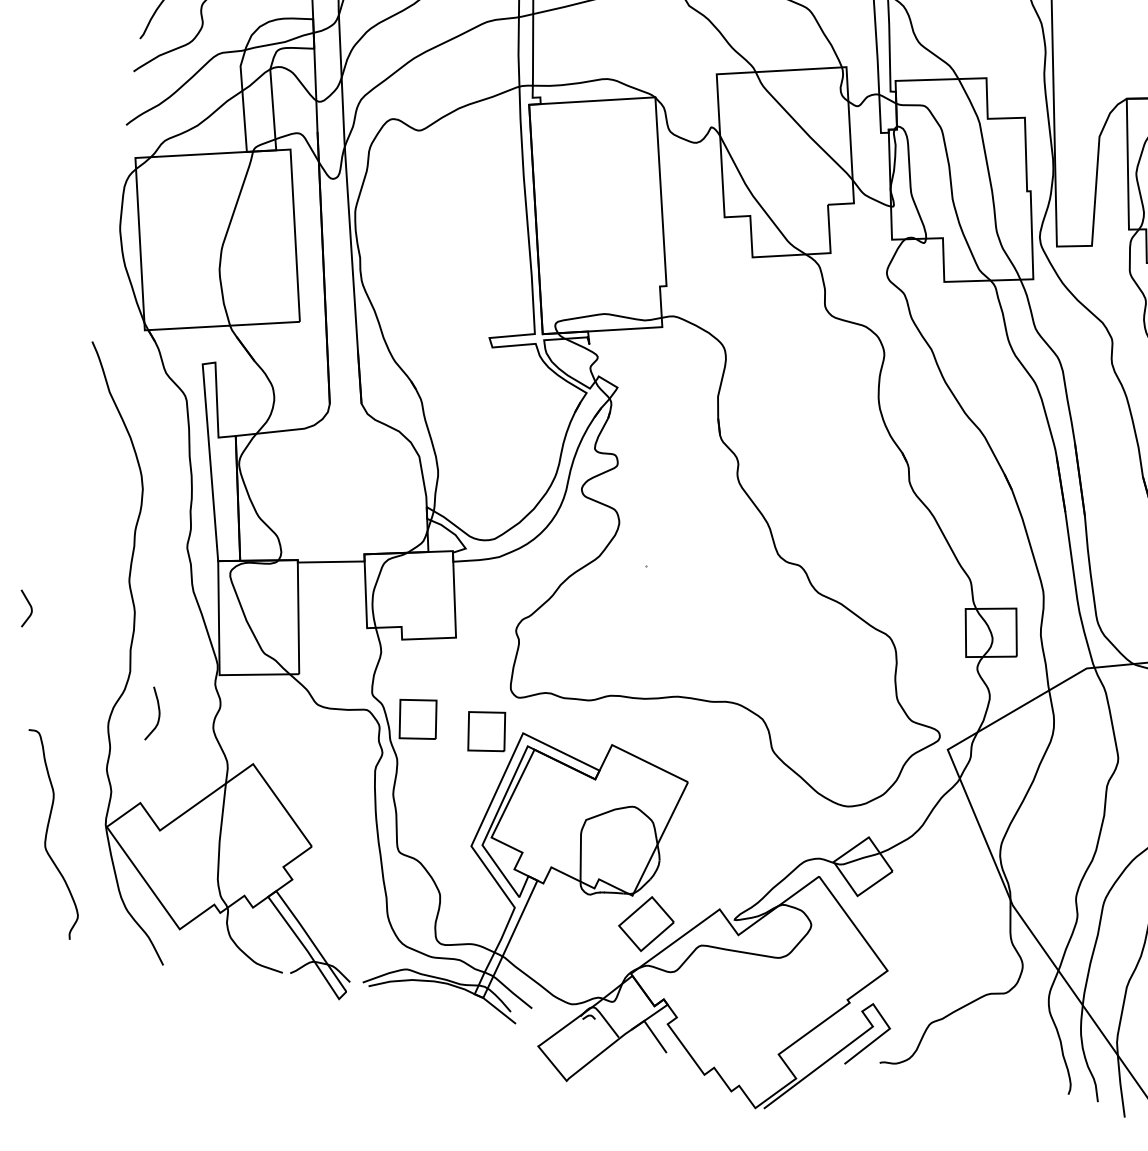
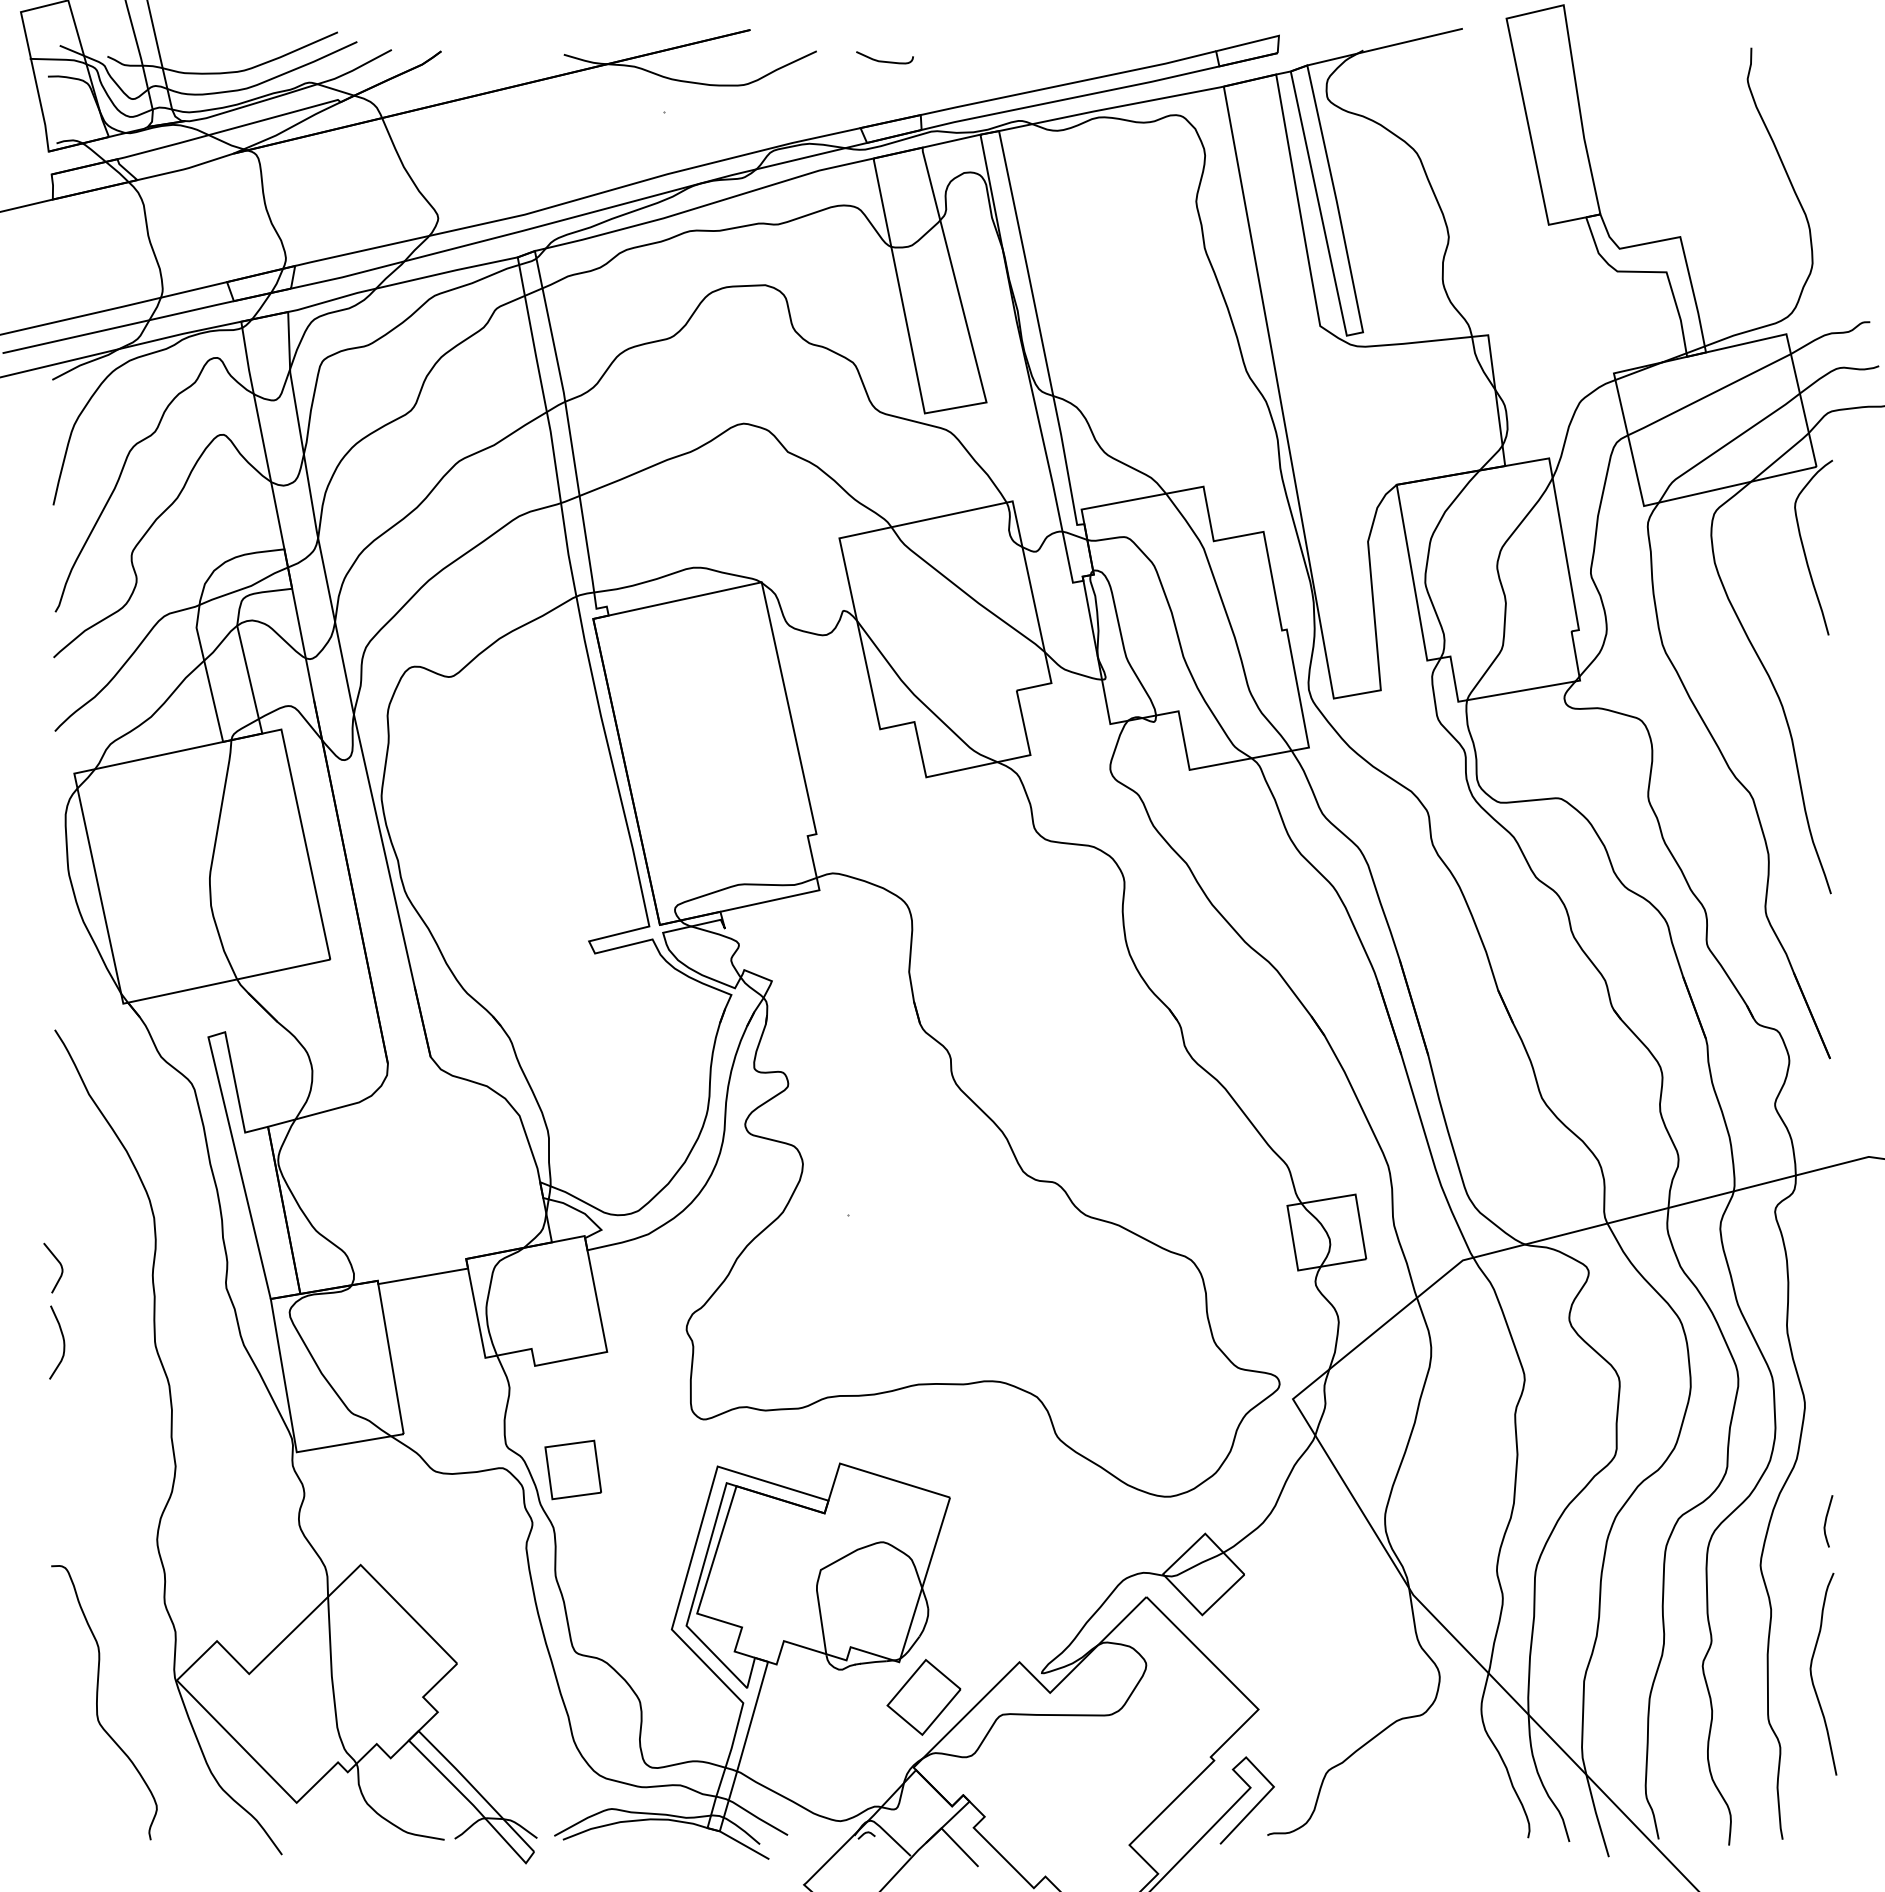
curve: (30, 607) -> (59, 1264), moved
curve: (158, 712) -> (62, 1339), moved
part: (486, 731) -> (667, 1471), removed

